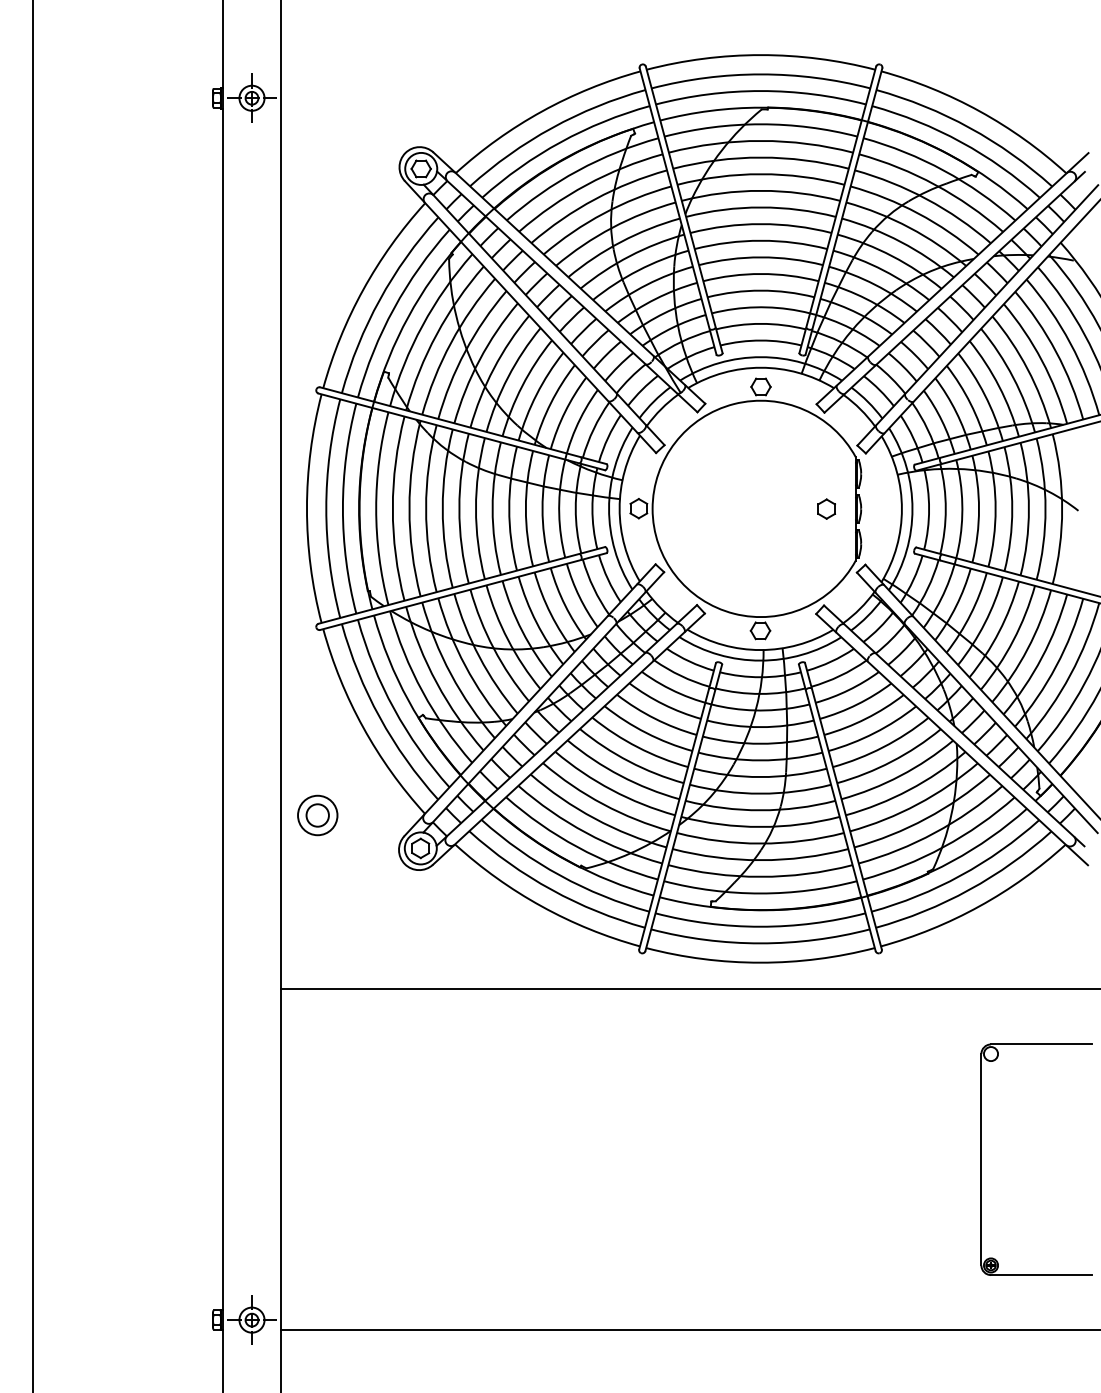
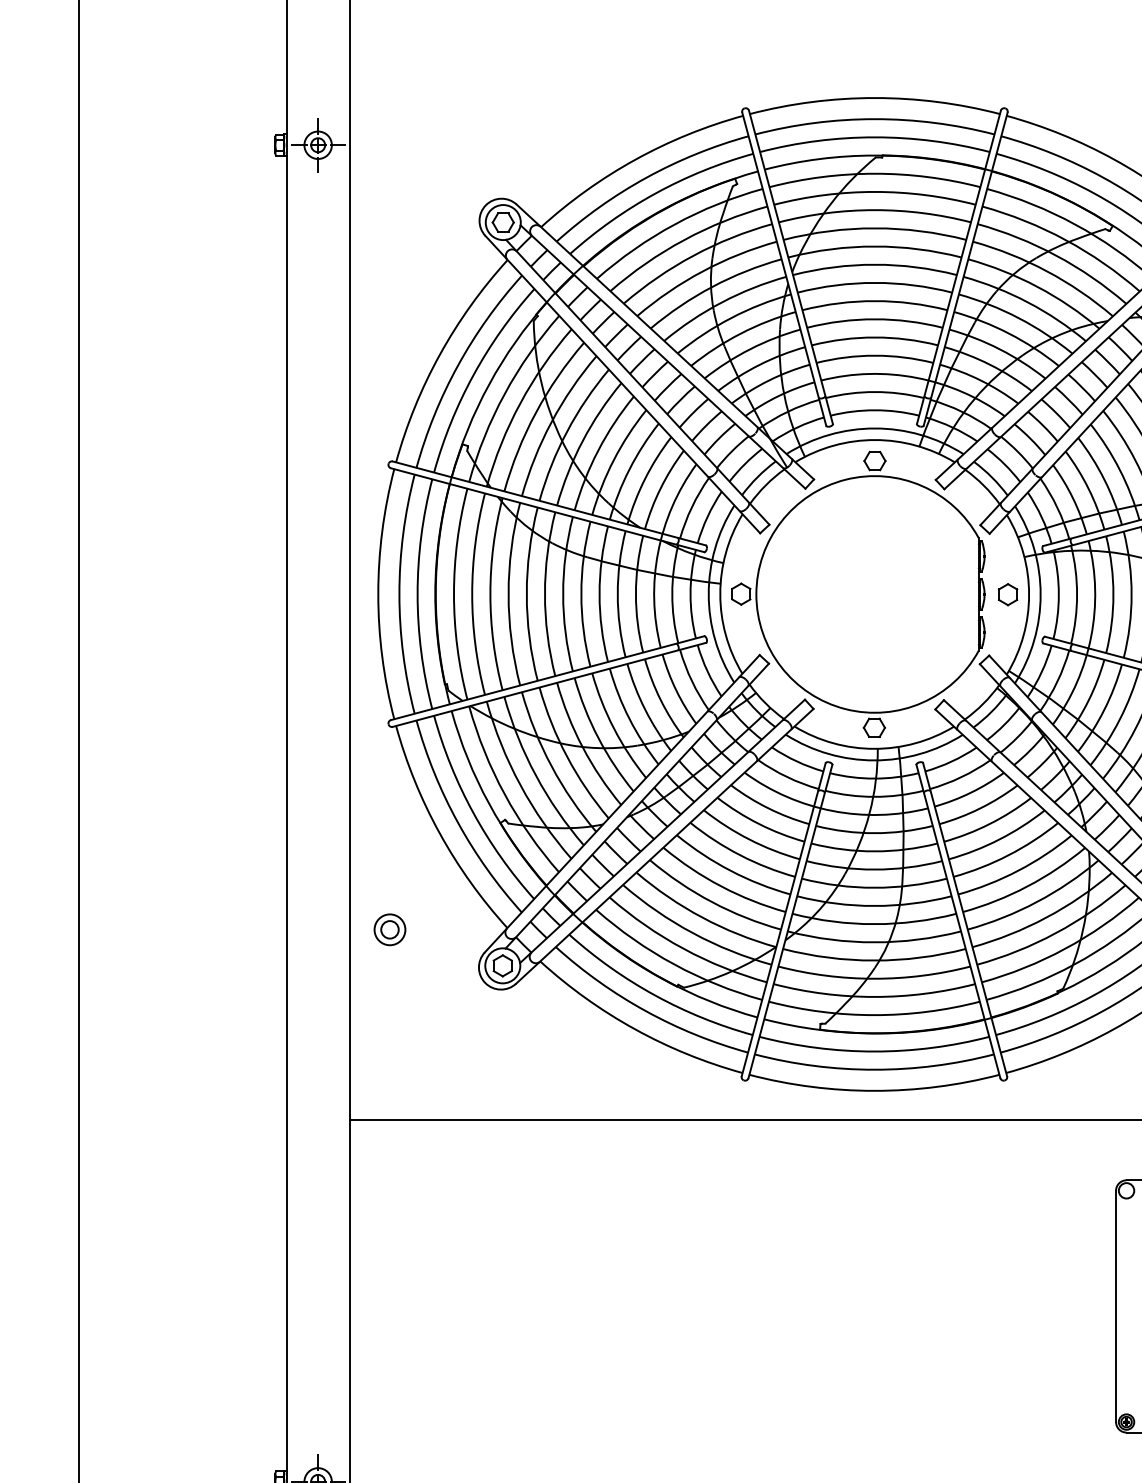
part: (826, 508) -> (1007, 594), moved
part: (317, 815) -> (389, 929), size x0.71

